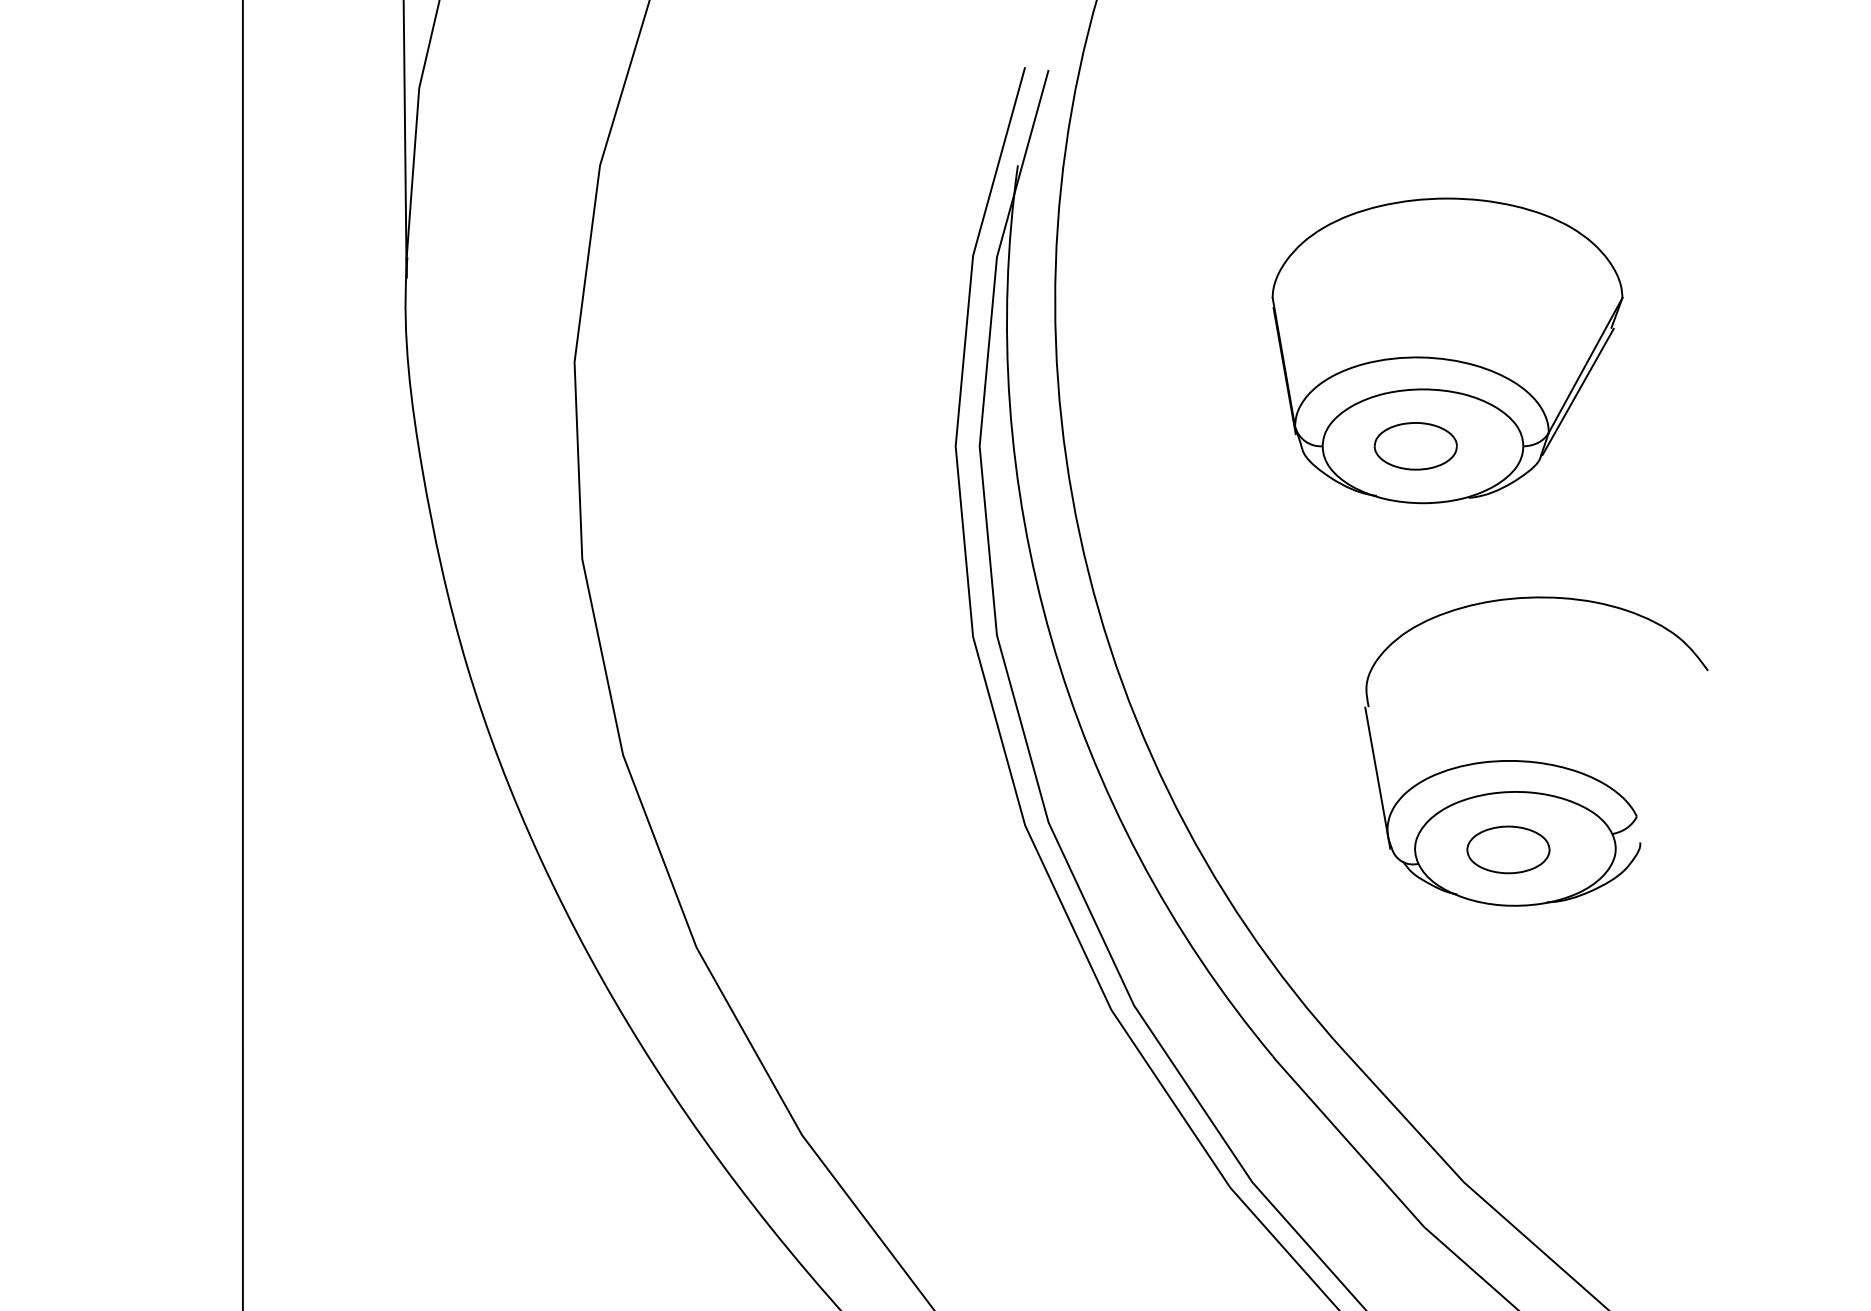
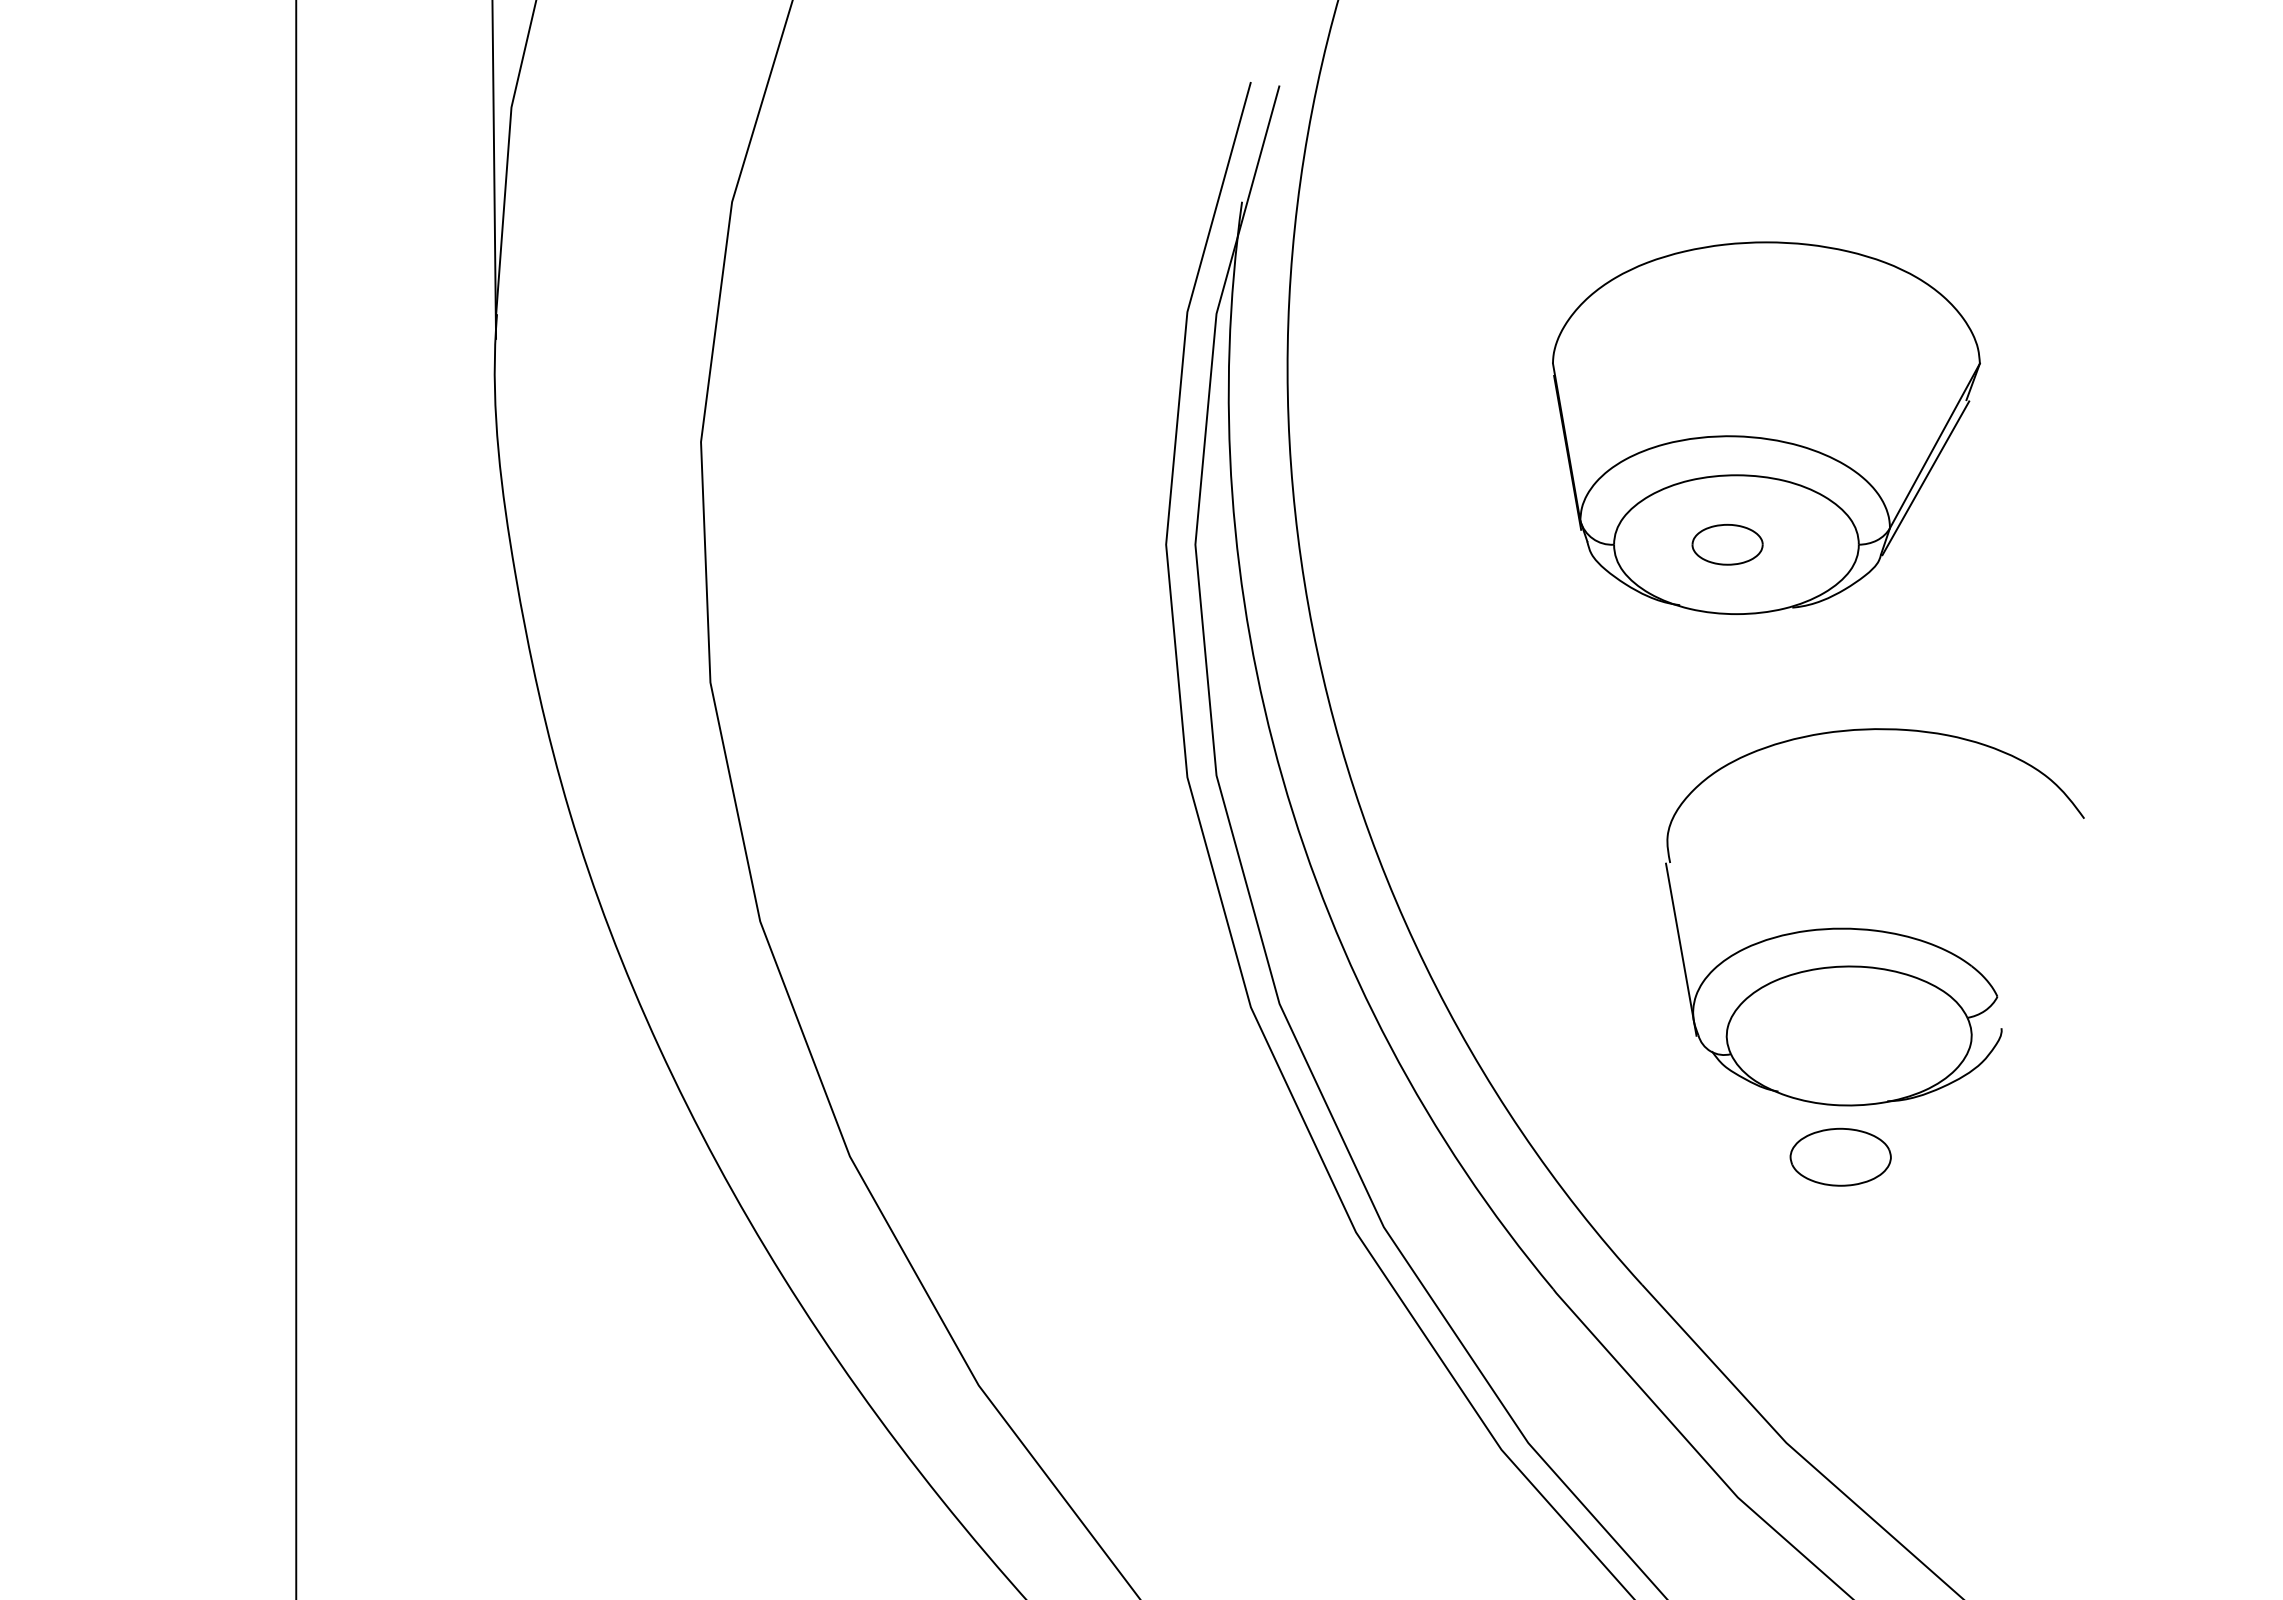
part: (1415, 446) -> (1727, 544), size x0.7
part: (1508, 849) -> (1840, 1156), moved

